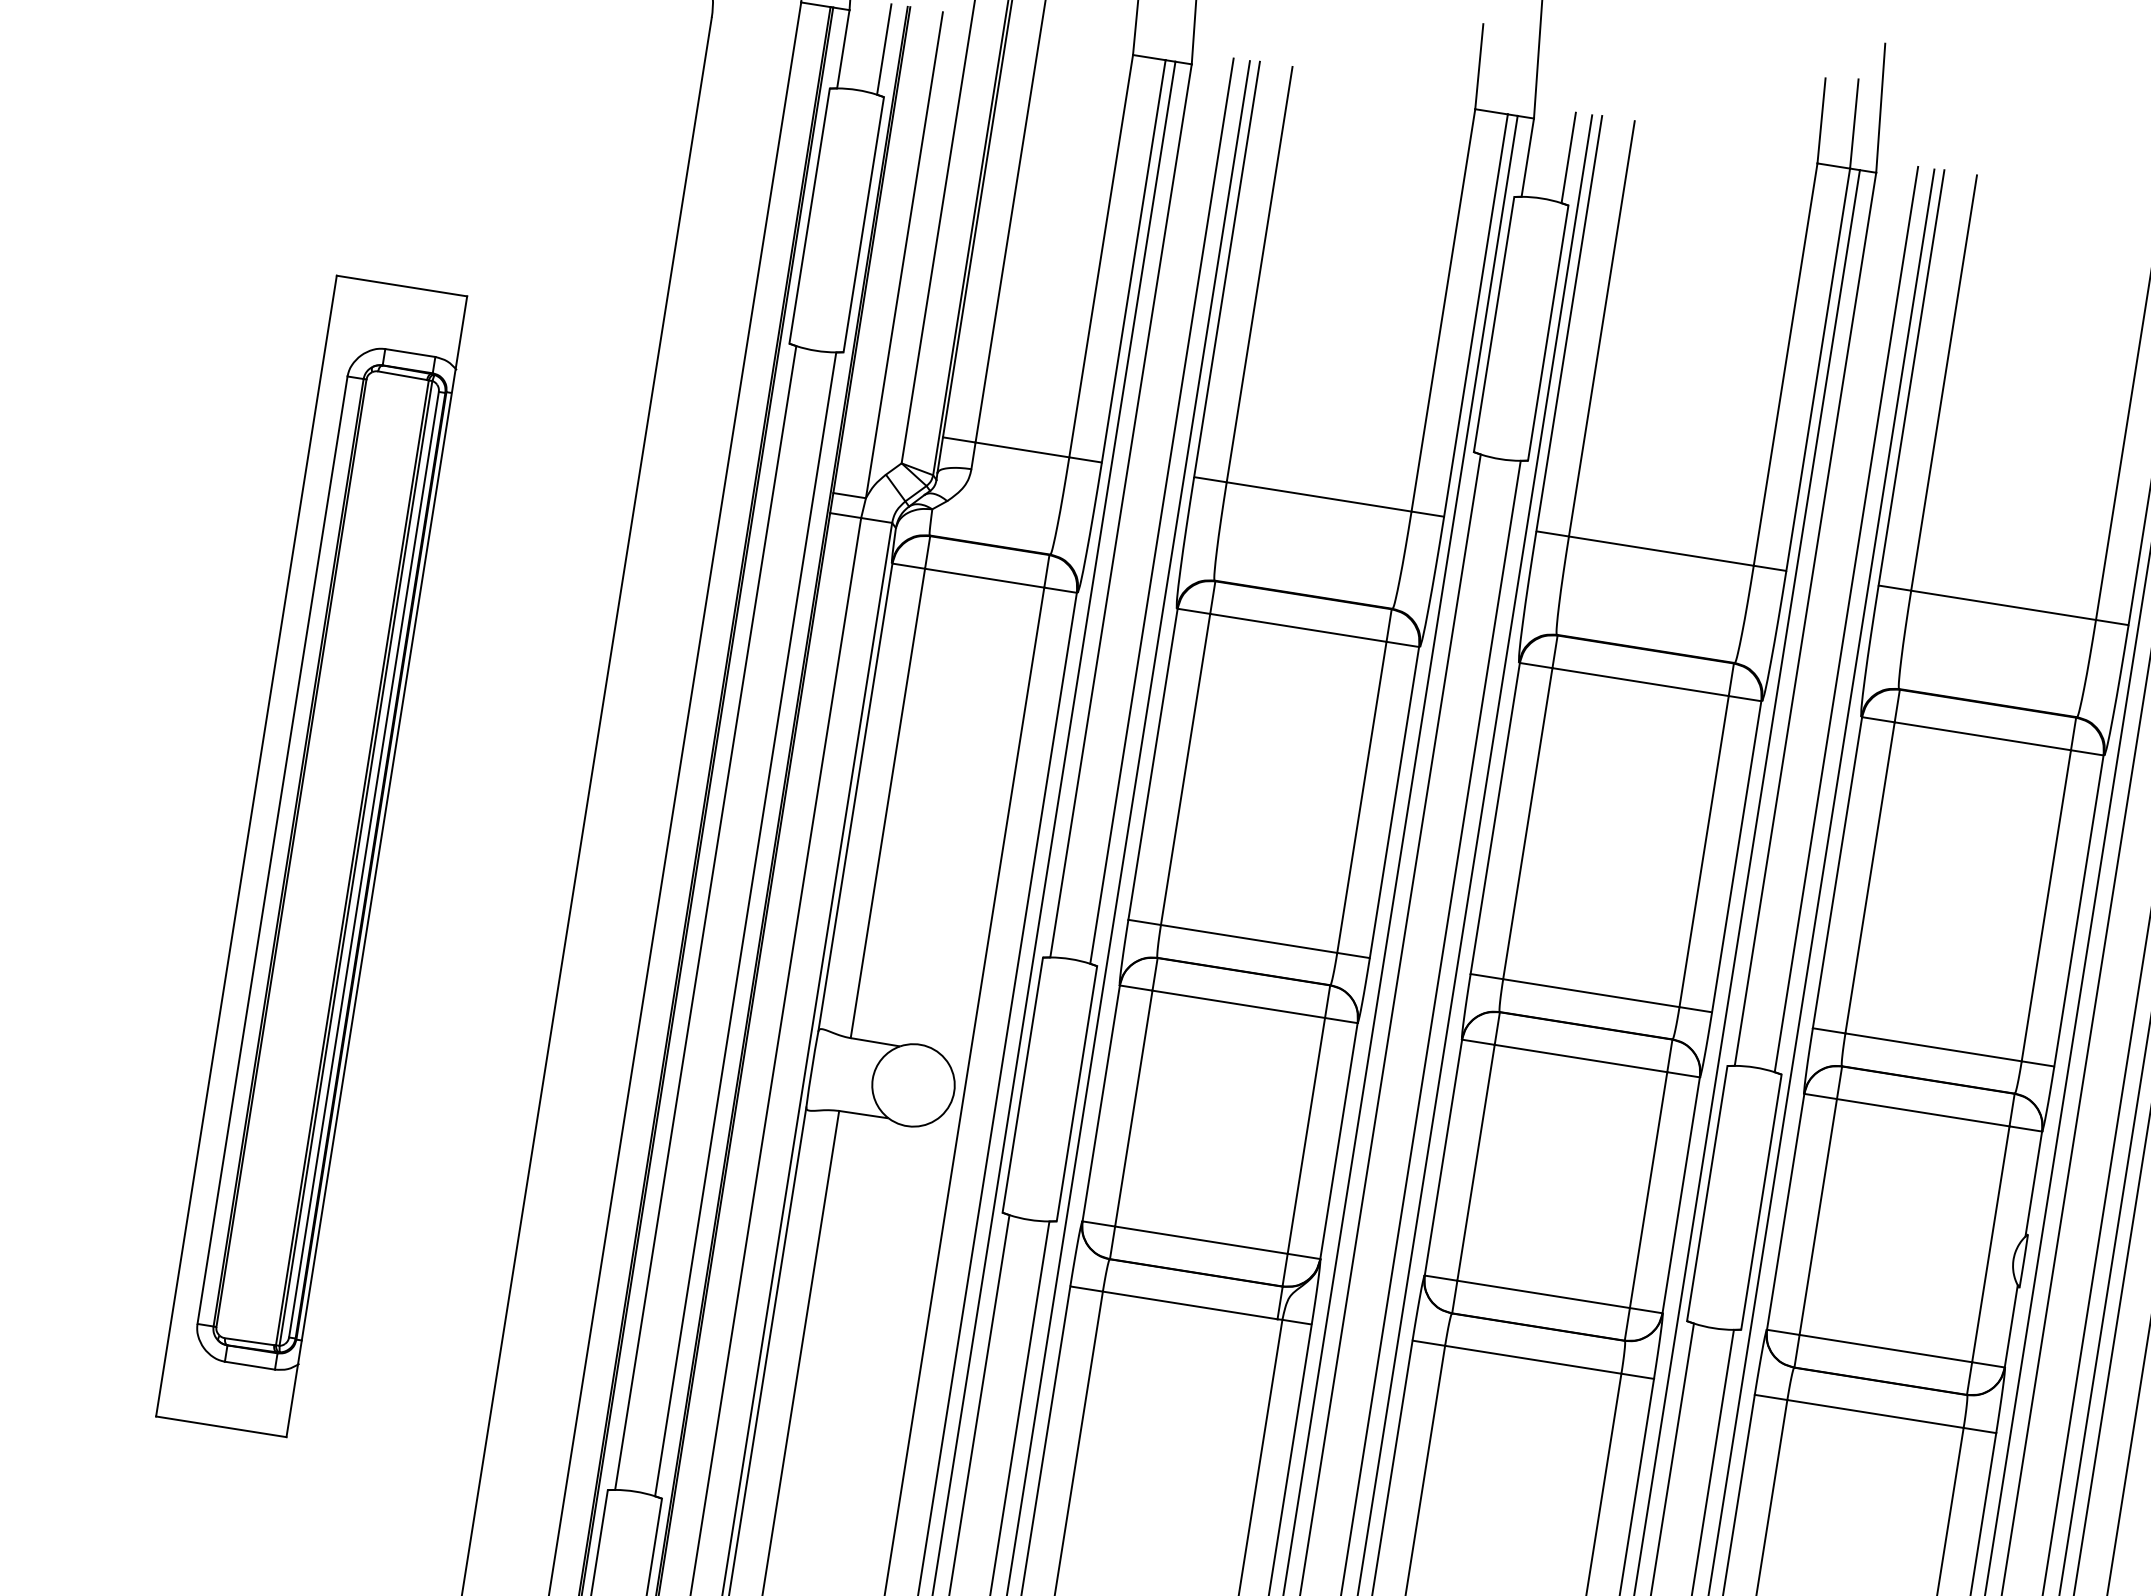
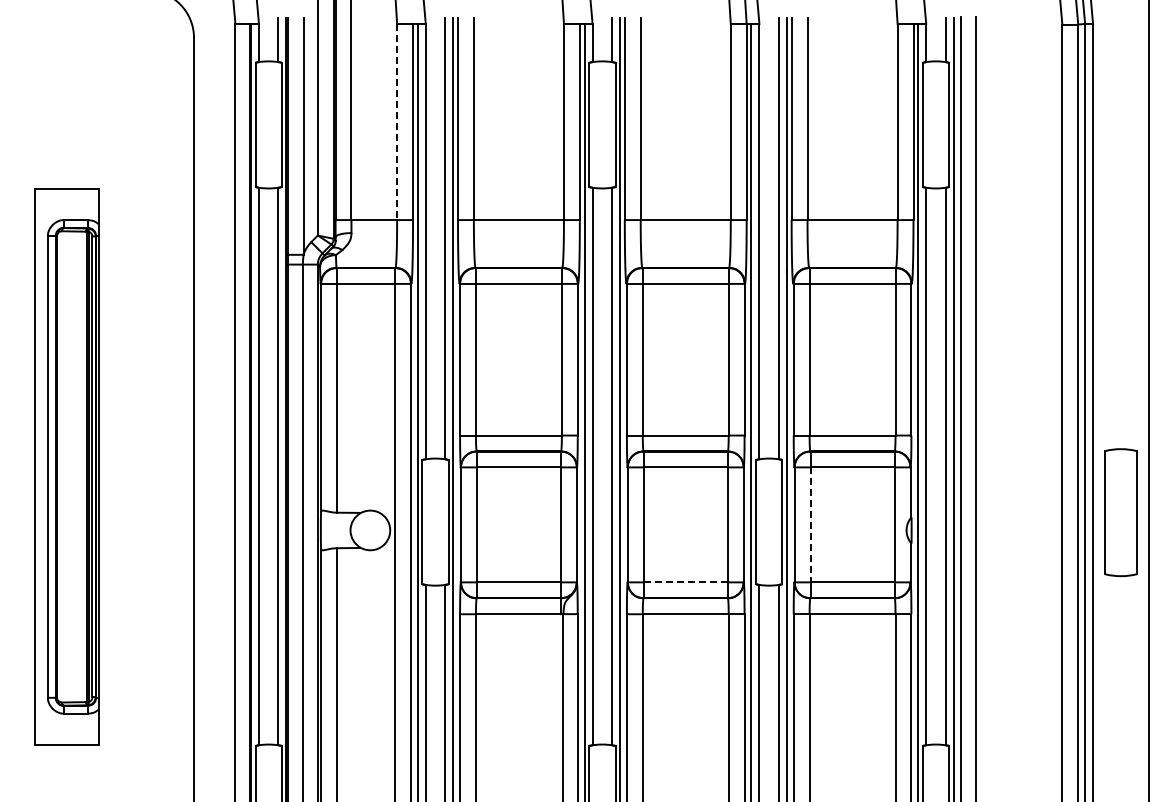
line: (1101, 257) -> (397, 122), solid -> dashed
line: (1818, 1218) -> (810, 525), solid -> dashed
line: (1545, 1294) -> (686, 582), solid -> dashed

